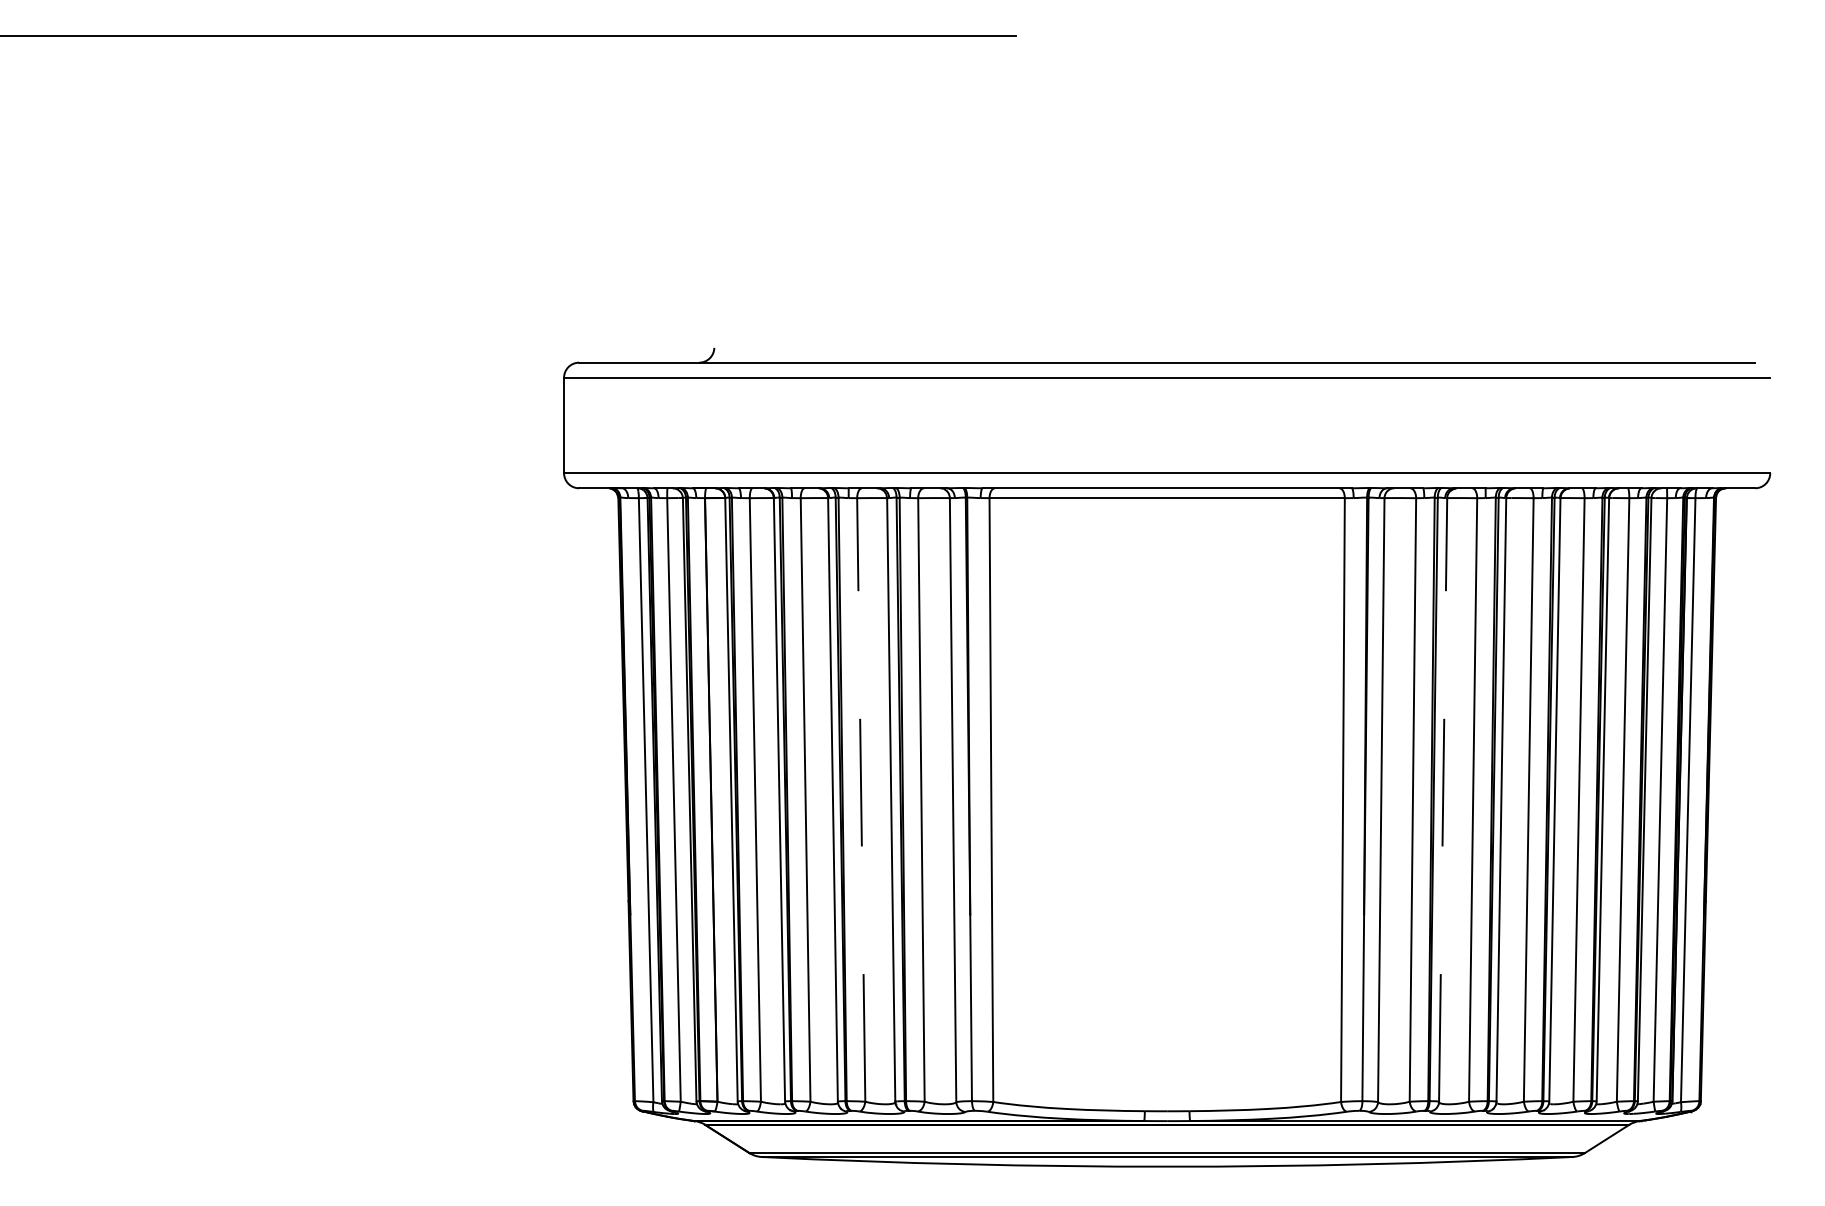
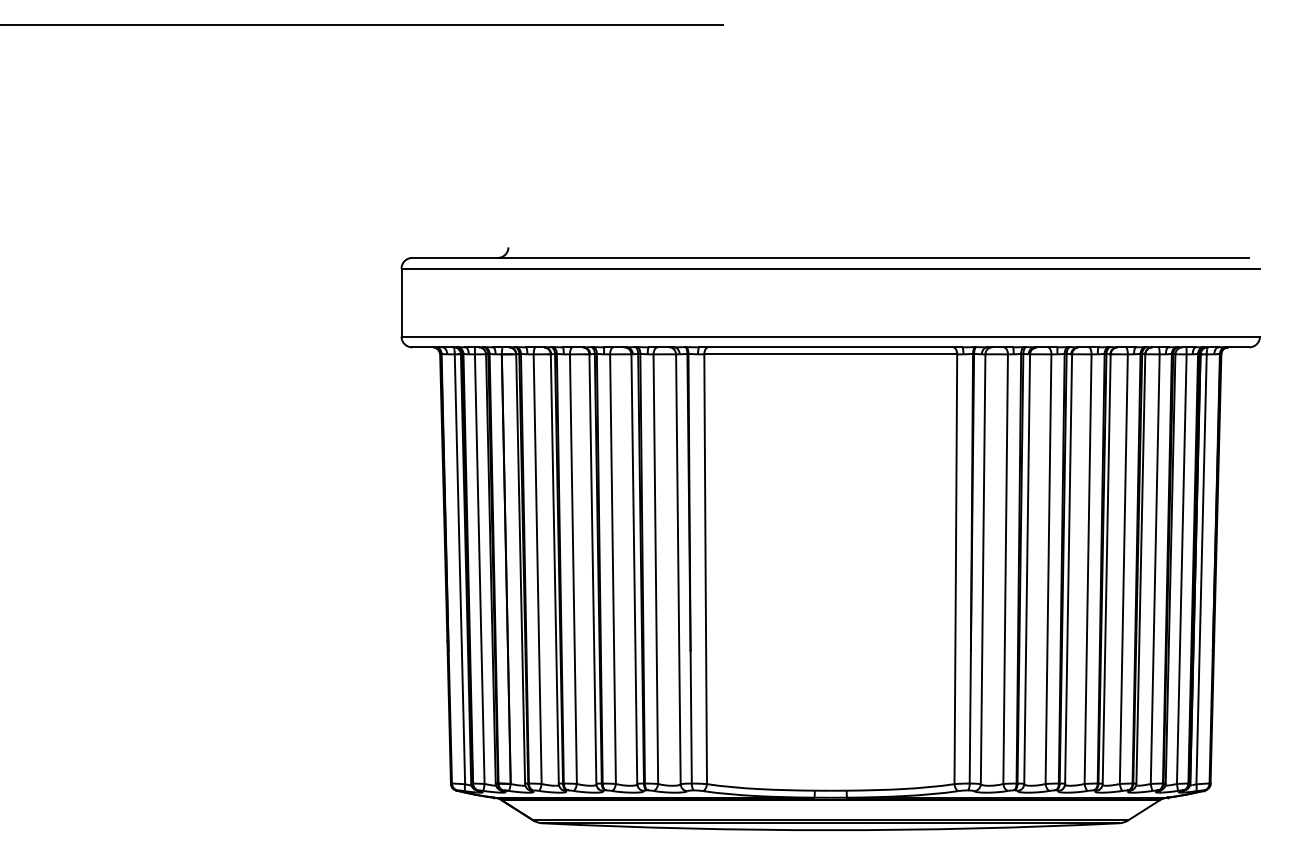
line: (861, 799) -> (613, 568), dashed -> solid
line: (1443, 799) -> (1027, 568), dashed -> solid

